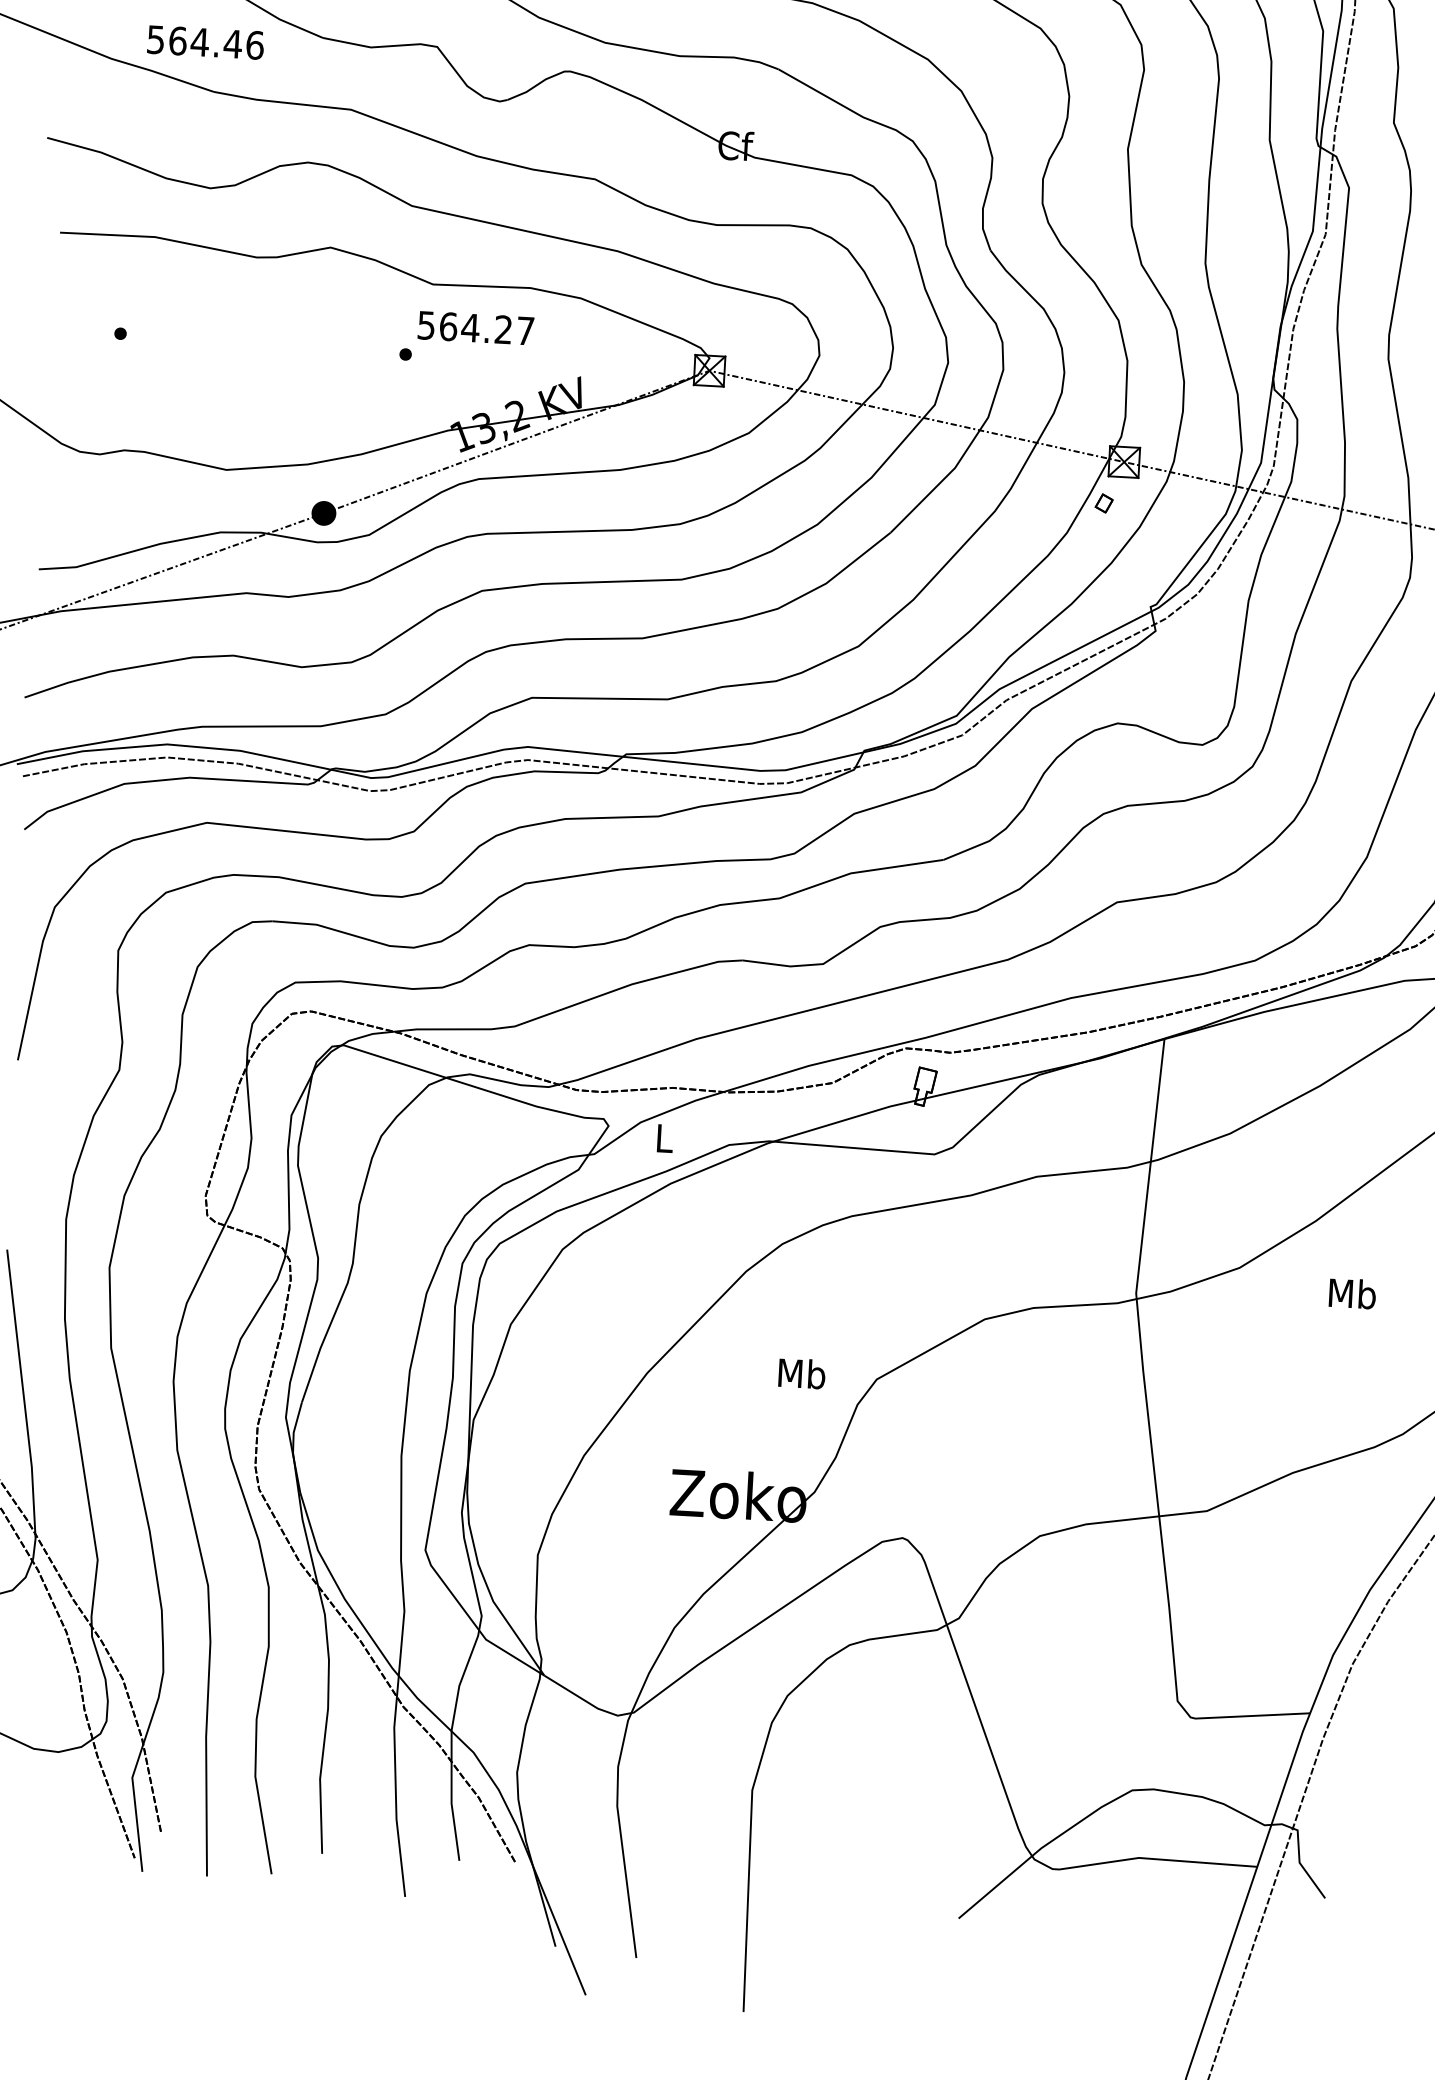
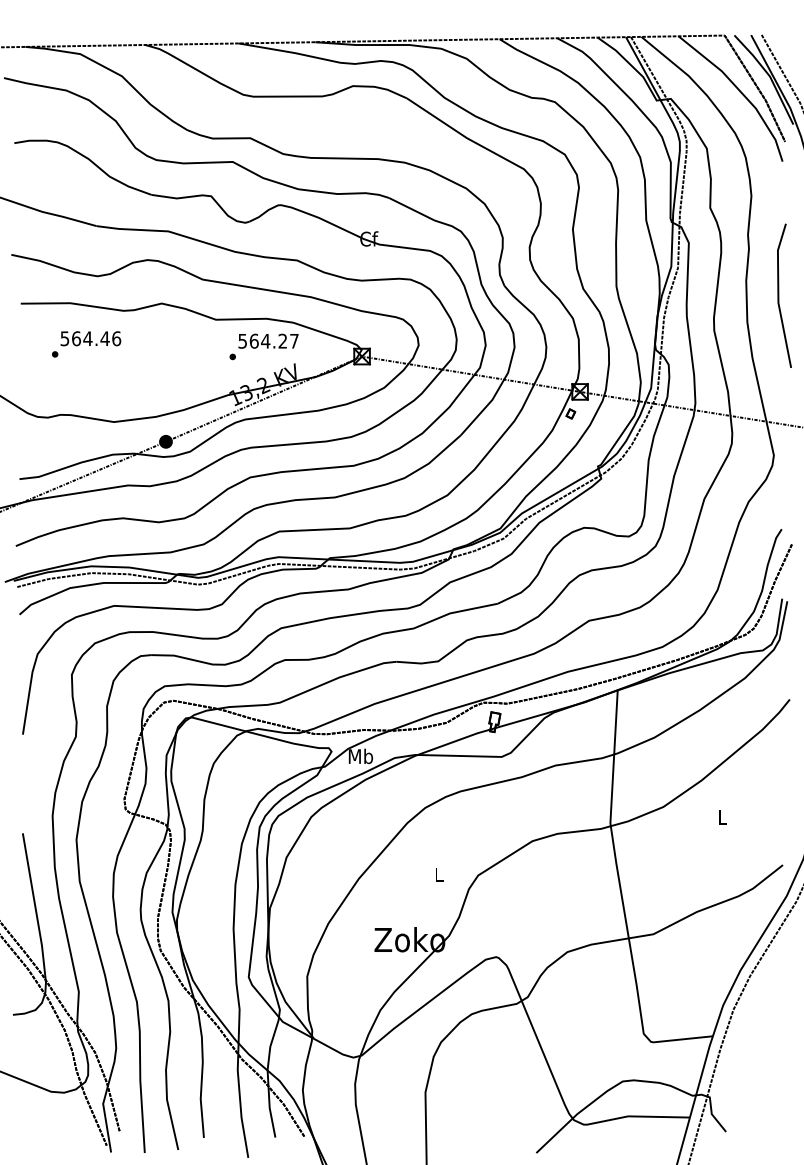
text: (204, 42) -> (90, 338), moved
text: (465, 337) -> (263, 346), moved
text: (663, 1138) -> (360, 756), L -> Mb
text: (1352, 1292) -> (722, 816), Mb -> L
text: (802, 1373) -> (439, 874), Mb -> L

